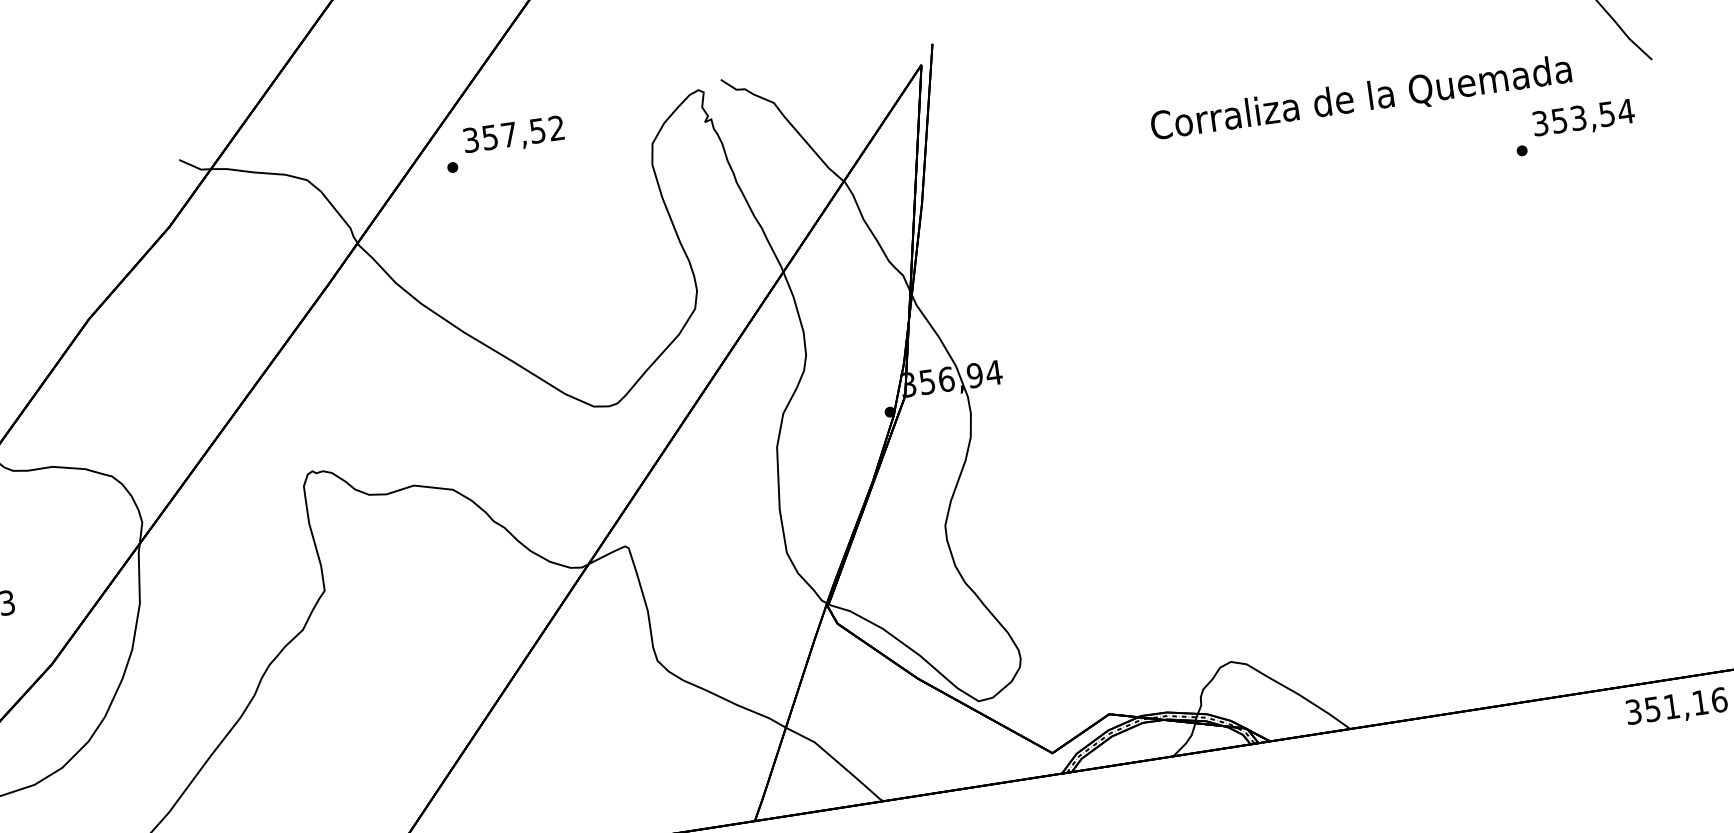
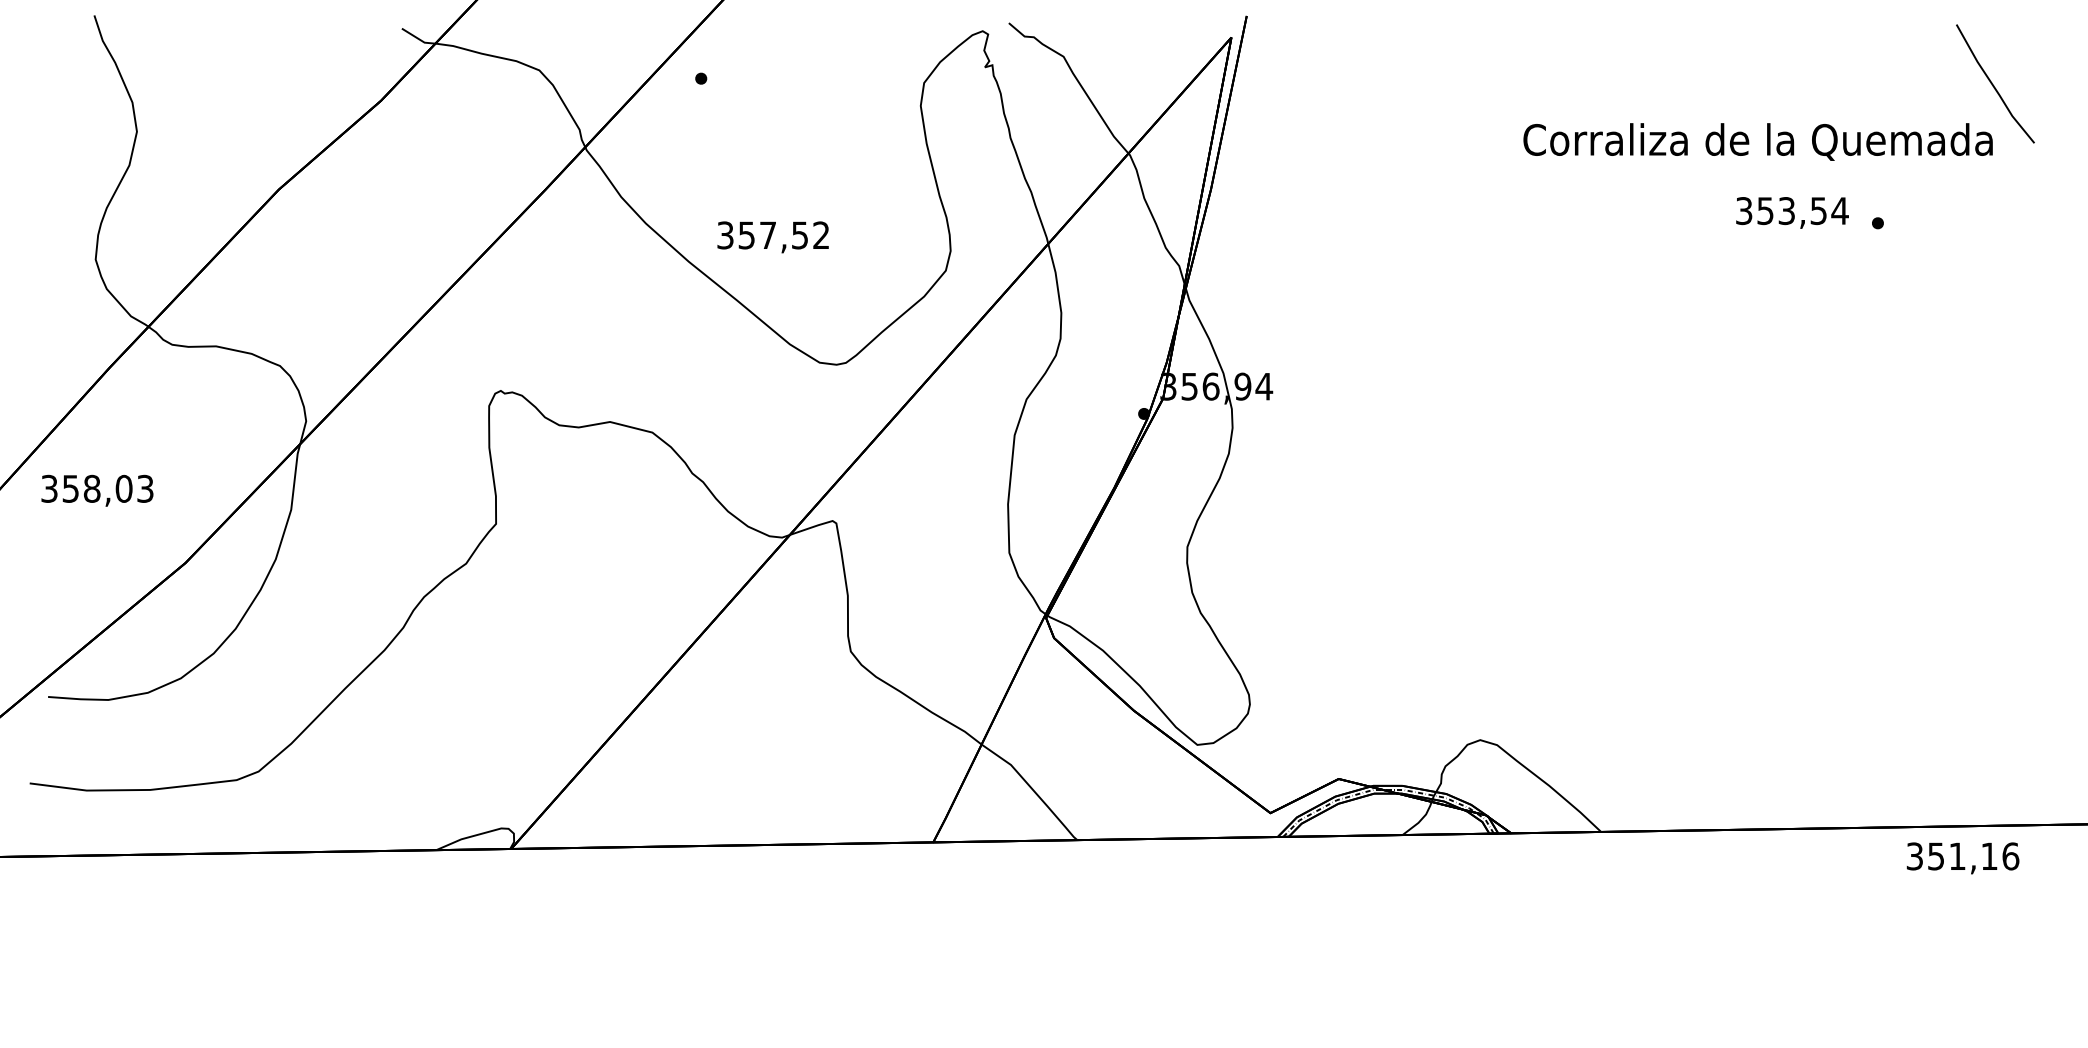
text: (1360, 98) -> (1757, 141), moved
text: (1583, 118) -> (1792, 212), moved
text: (513, 136) -> (772, 237), moved

